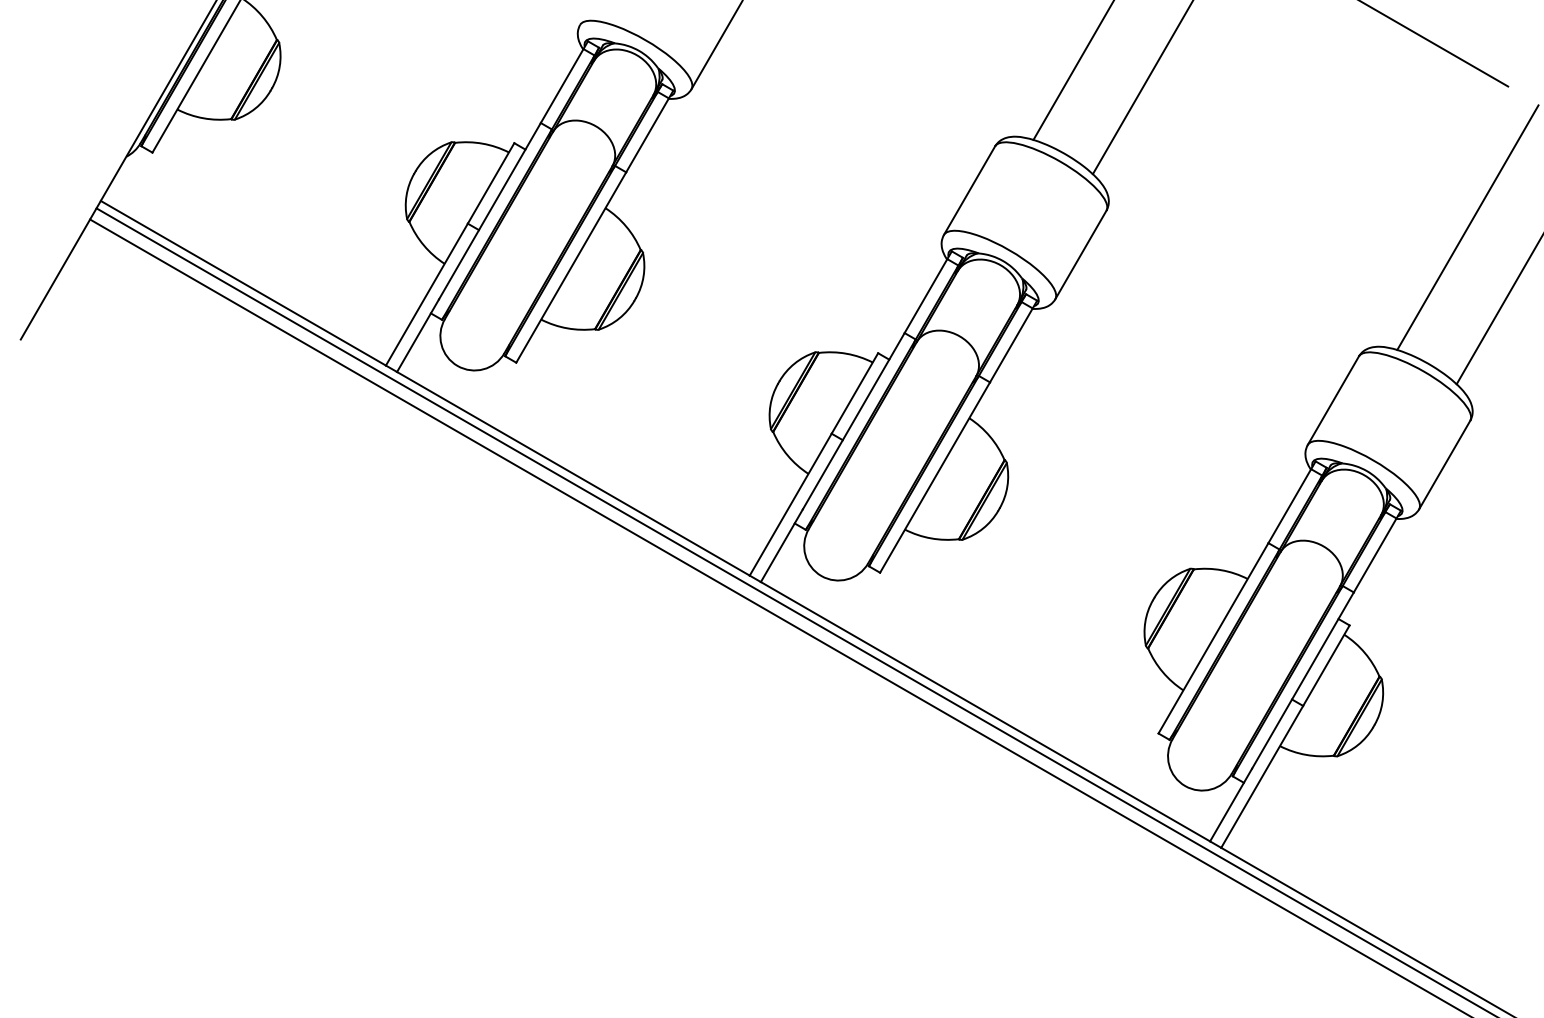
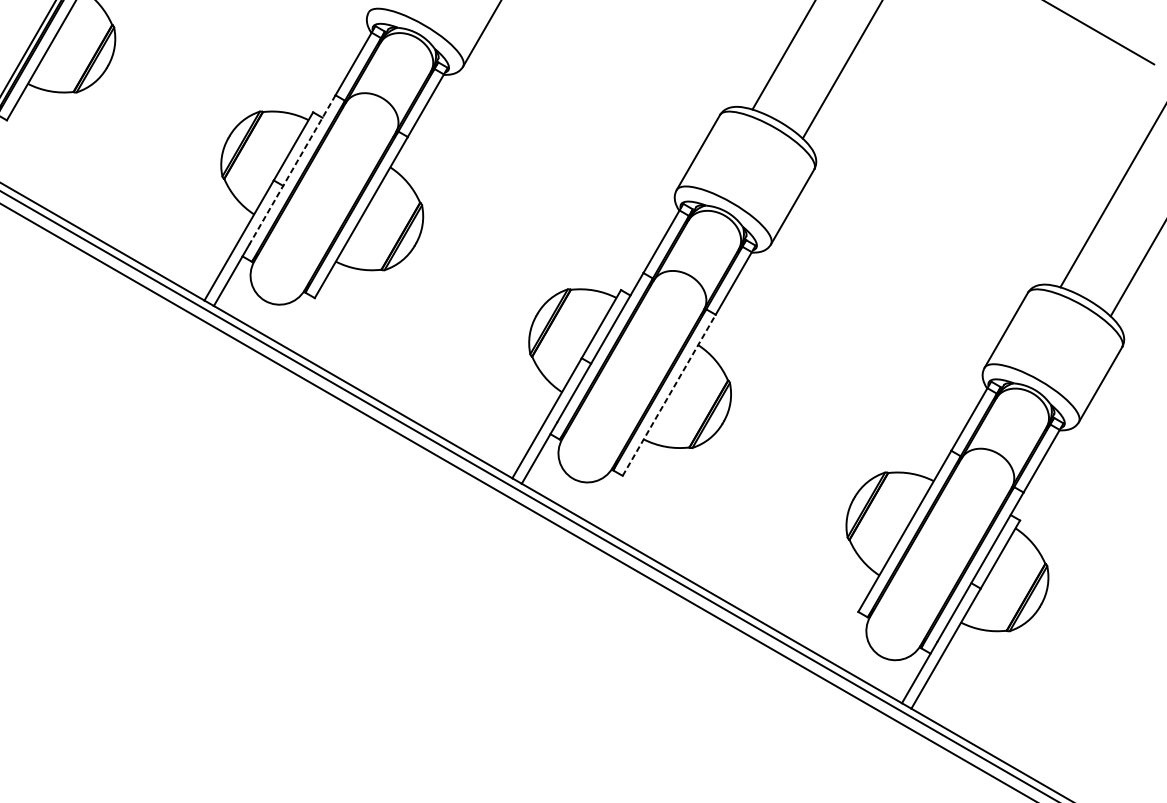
line: (489, 211) -> (292, 170), solid -> dashed
line: (935, 477) -> (669, 395), solid -> dashed

